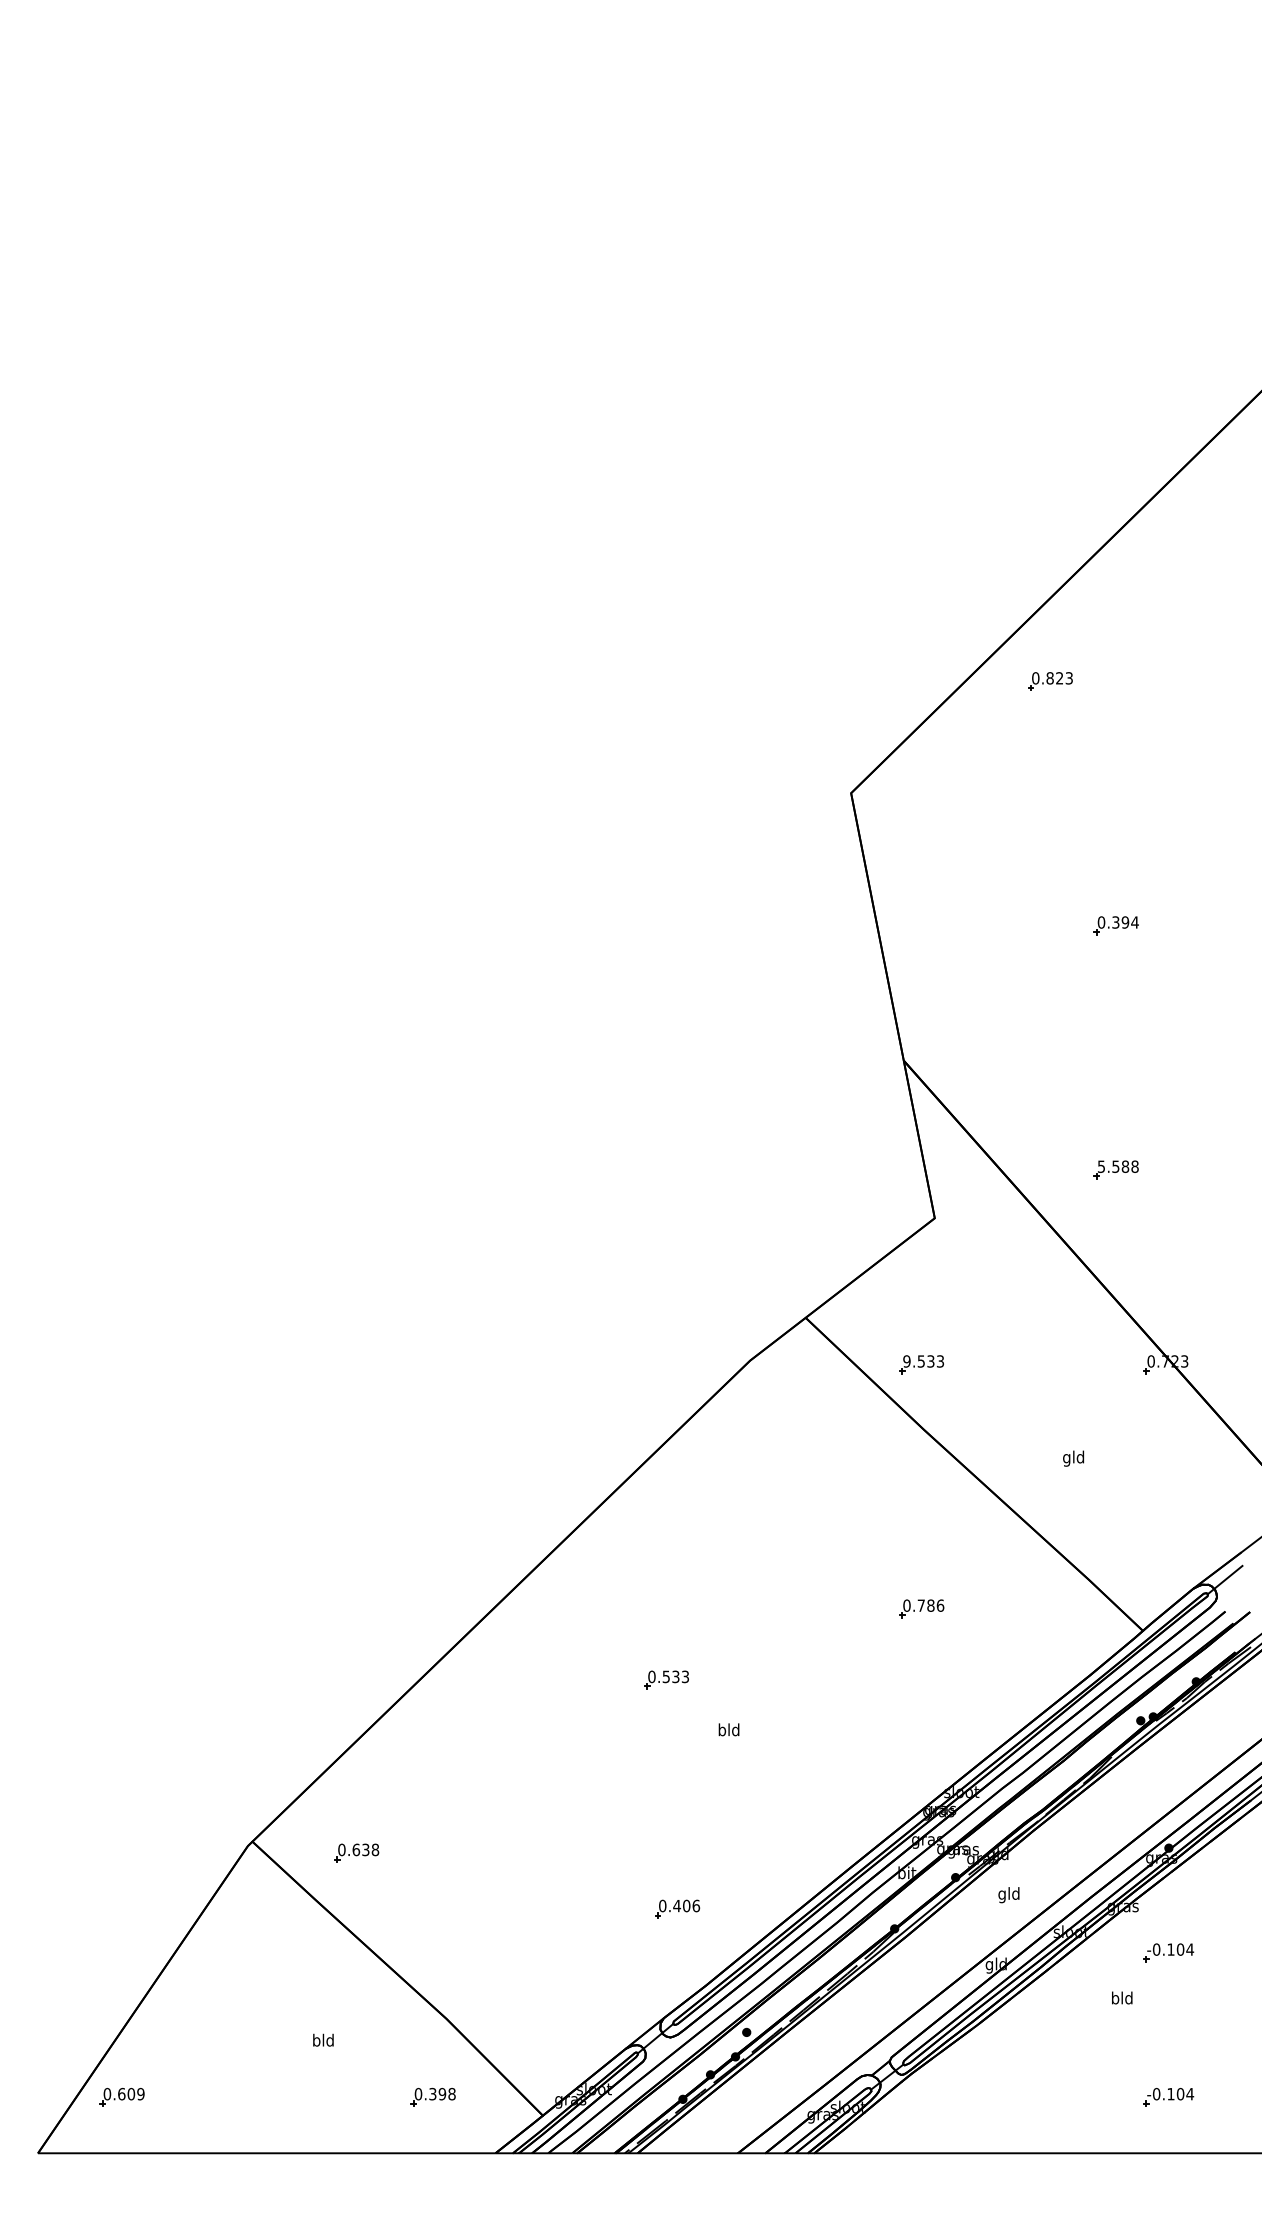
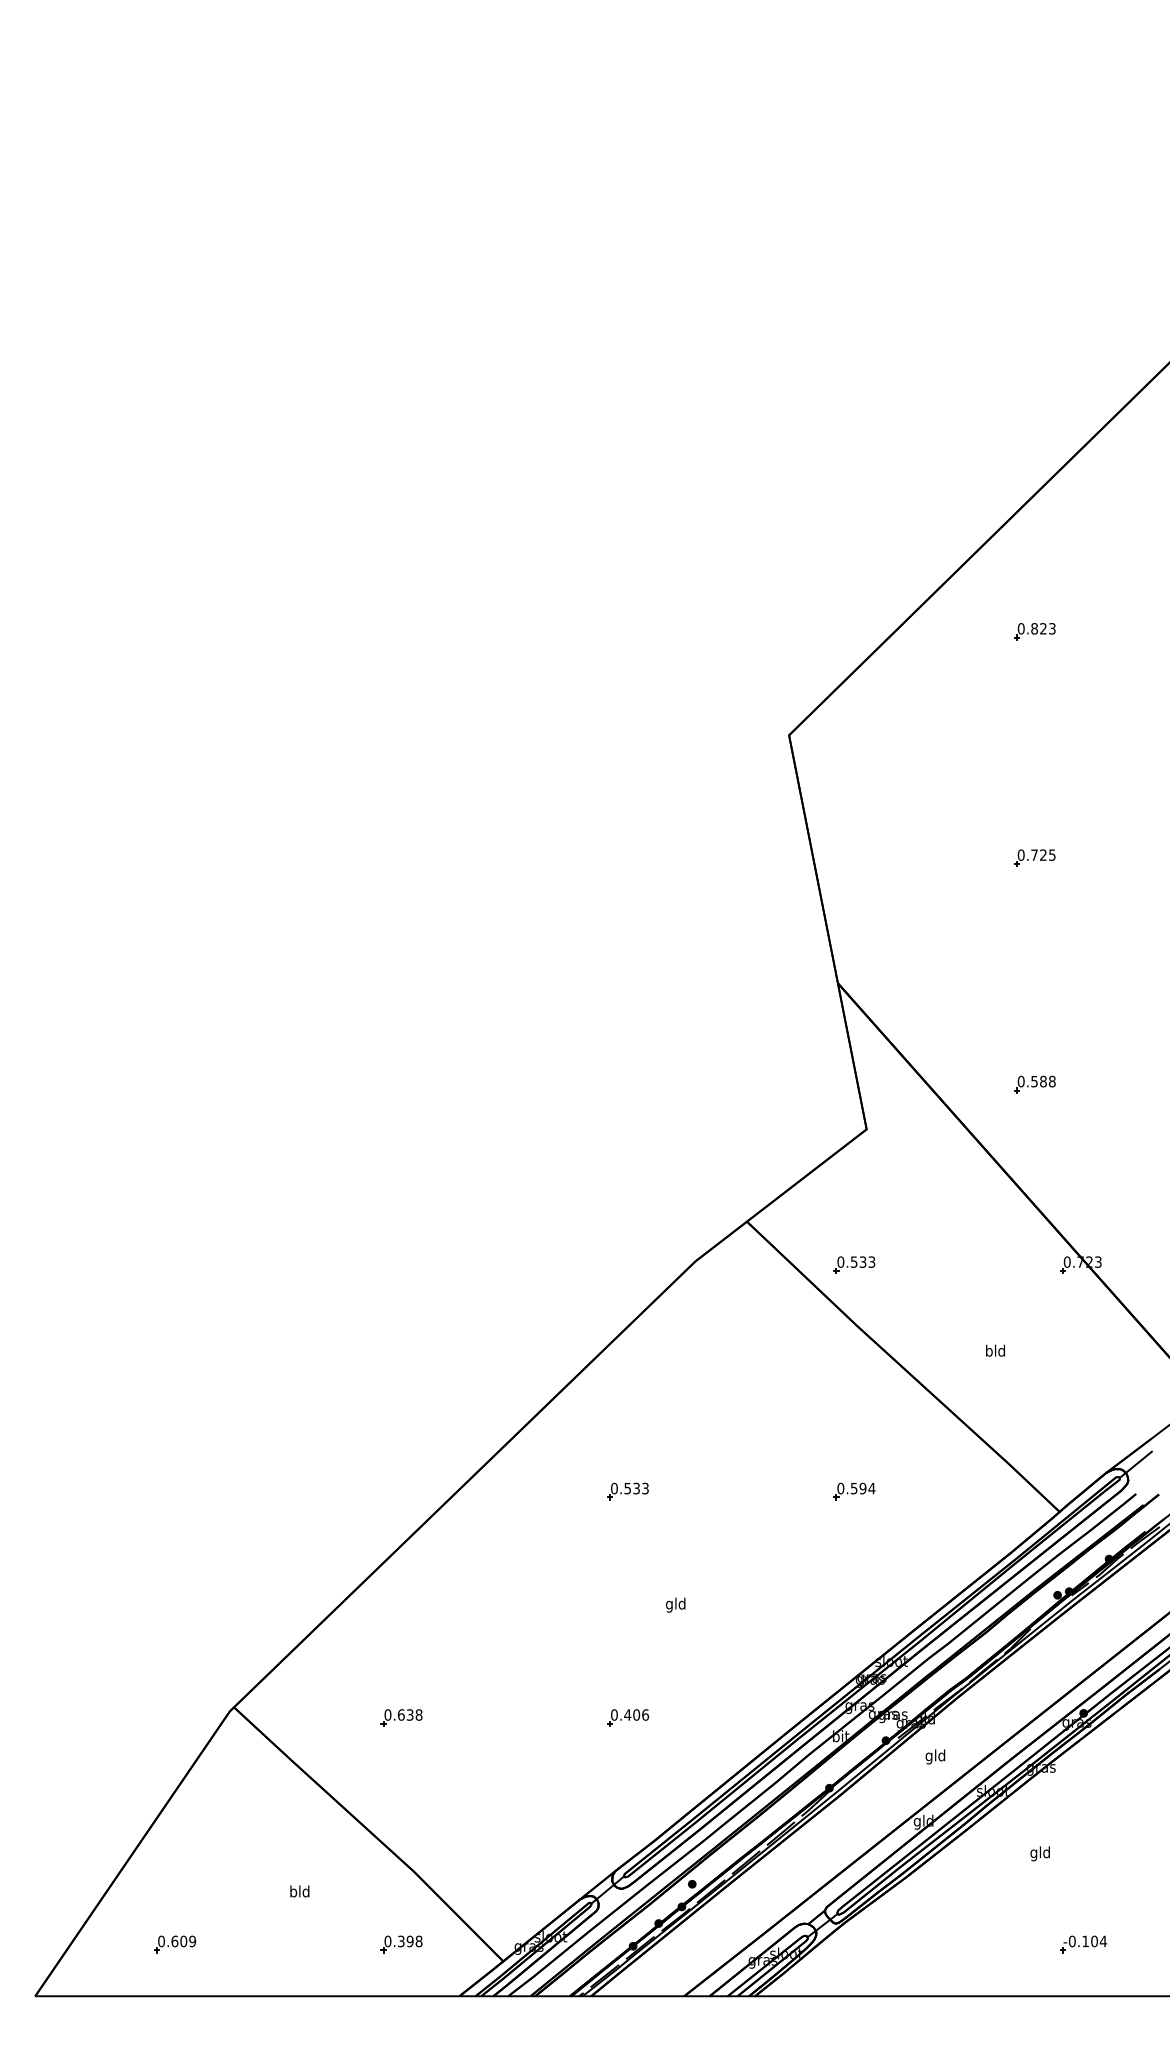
part: (1050, 681) -> (1034, 631), moved
text: (1125, 921) -> (1043, 854), 0.394 -> 0.725
text: (1100, 1166) -> (1020, 1081), 5.588 -> 0.588
text: (906, 1360) -> (840, 1261), 9.533 -> 0.533
text: (1066, 1457) -> (988, 1351), gld -> bld
text: (930, 1605) -> (862, 1488), 0.786 -> 0.594
part: (666, 1680) -> (627, 1491), moved
text: (722, 1730) -> (669, 1604), bld -> gld
part: (356, 1852) -> (401, 1717), moved
part: (676, 1908) -> (627, 1717), moved
part: (1168, 1952) -> (1083, 1810), removed
text: (1114, 1999) -> (1033, 1853), bld -> gld
part: (122, 2097) -> (175, 1944), moved

